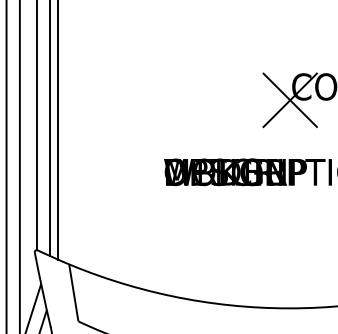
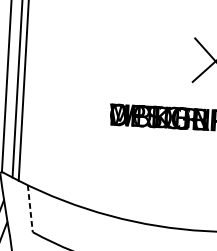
line: (73, 292) -> (30, 208), solid -> dashed

